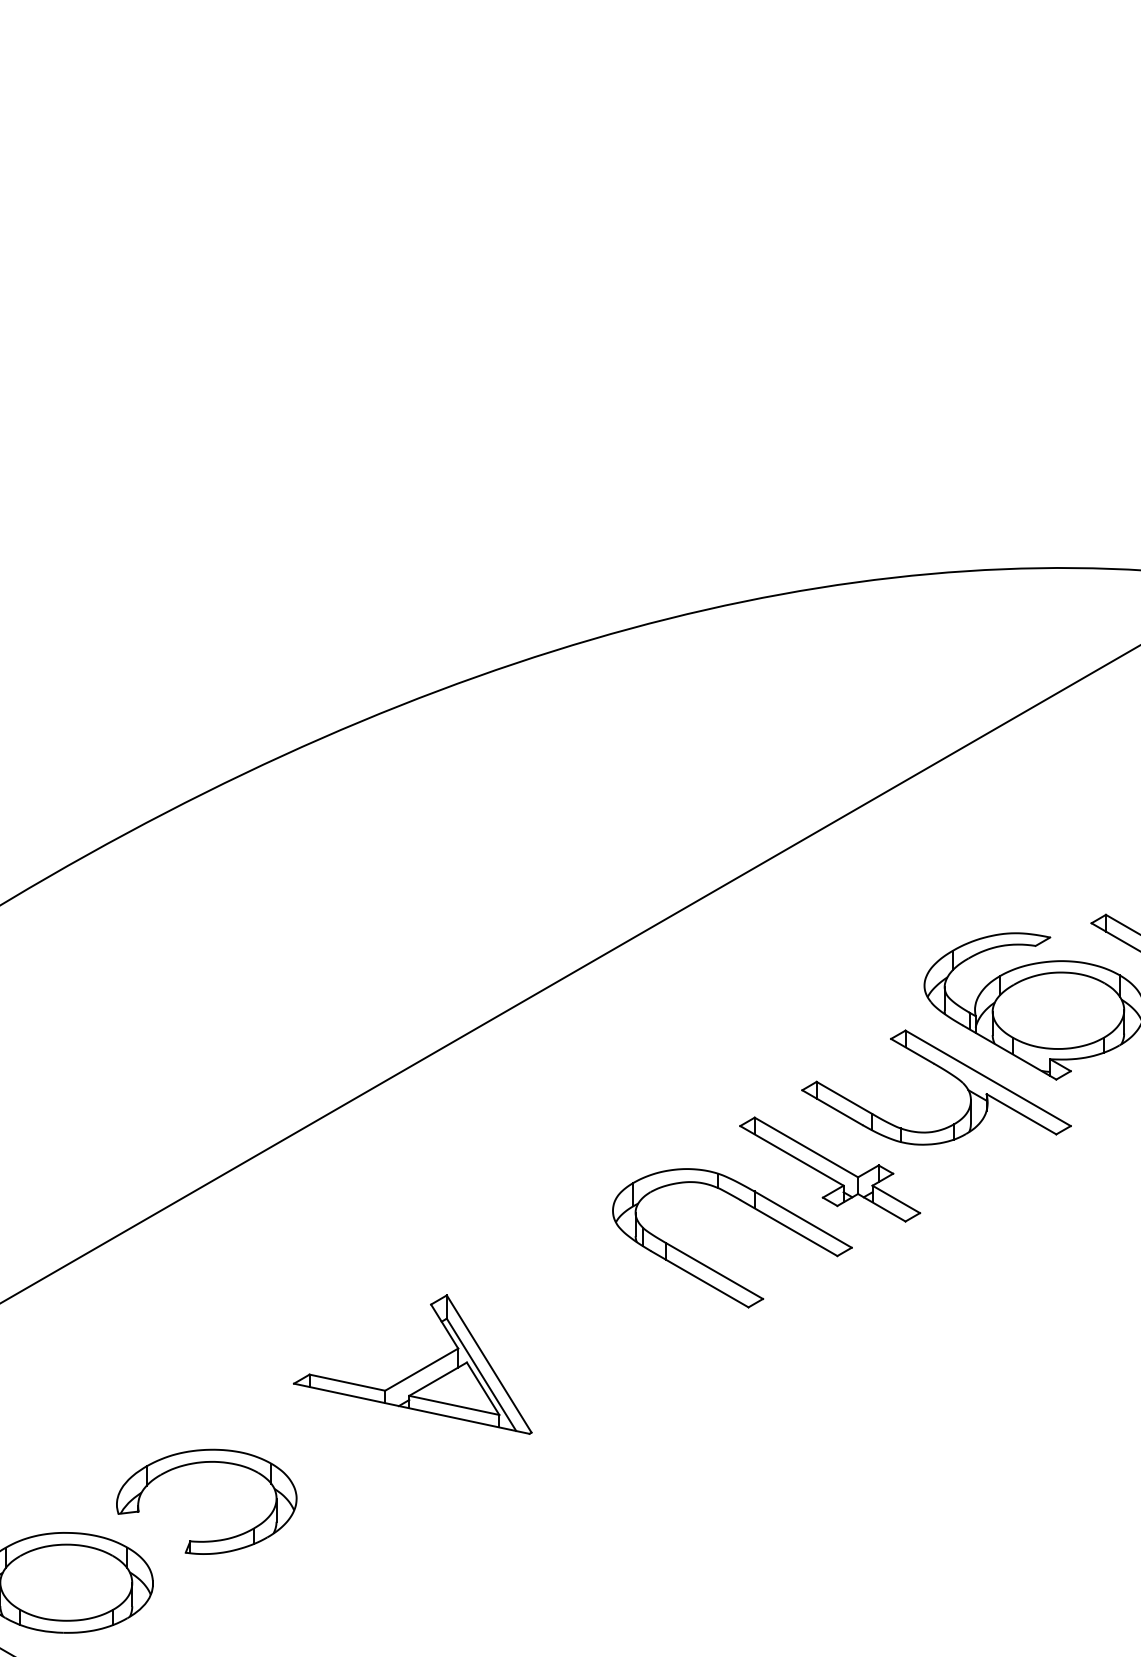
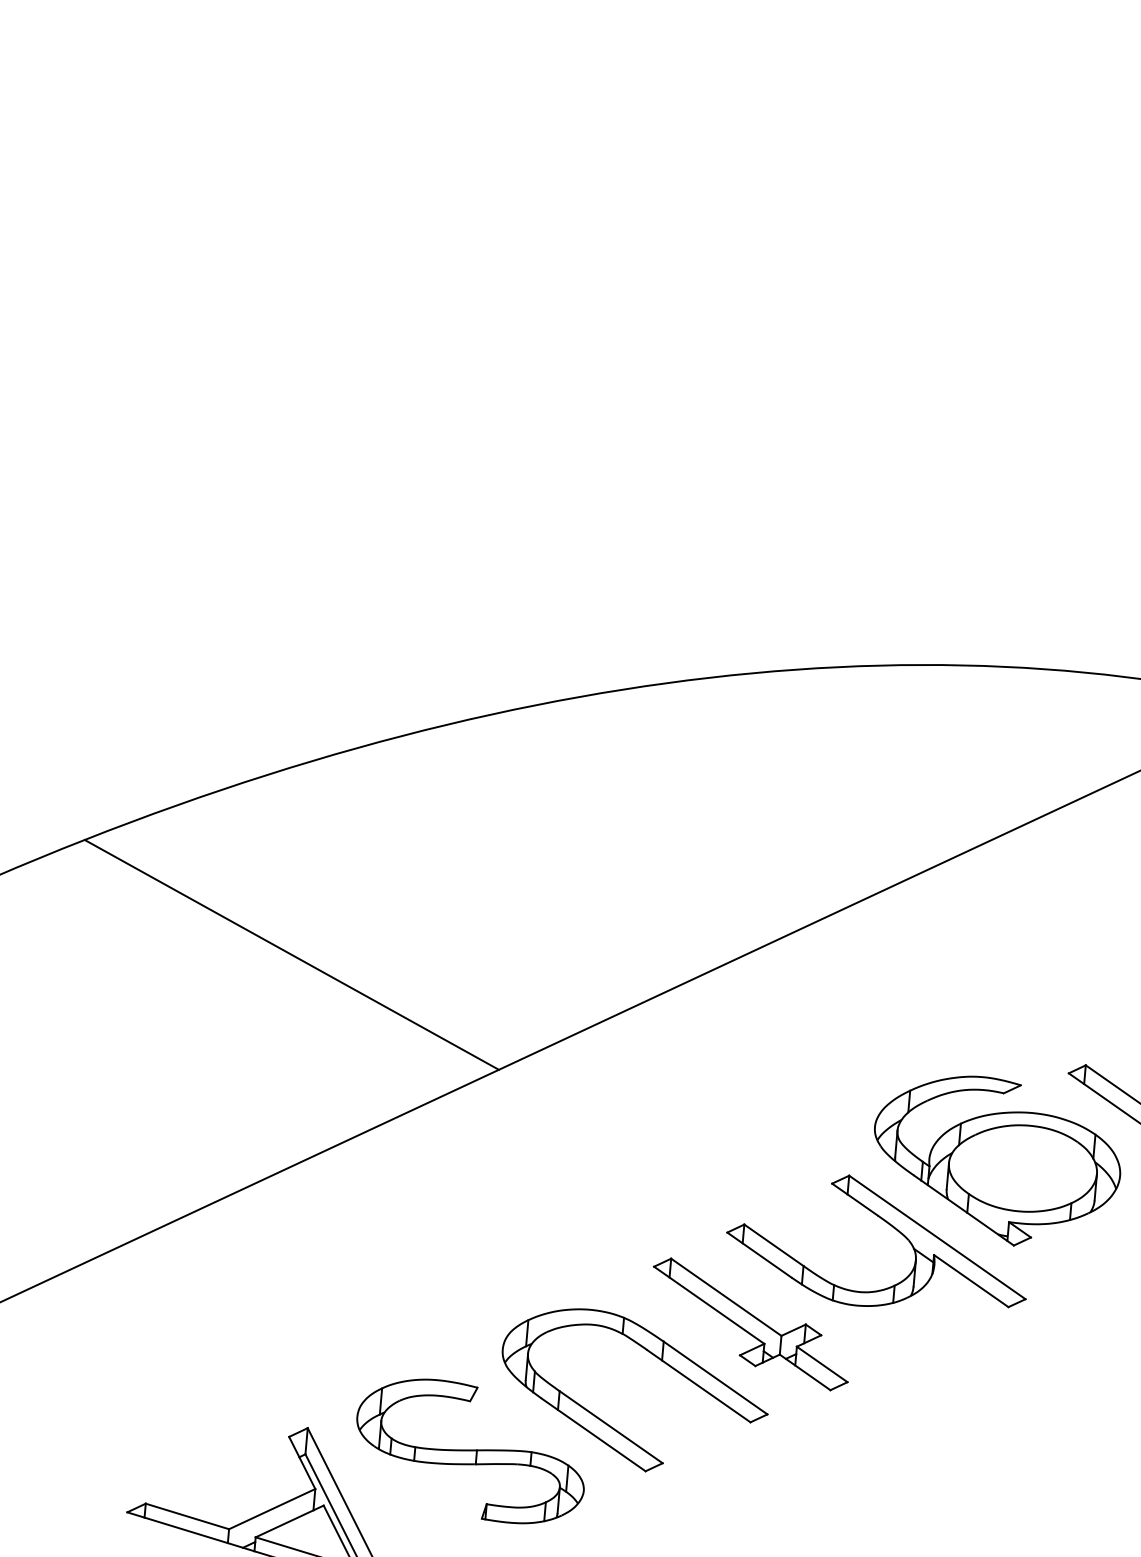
line: (396, 878) -> (292, 954), added
part: (592, 1303) -> (470, 1451), added

